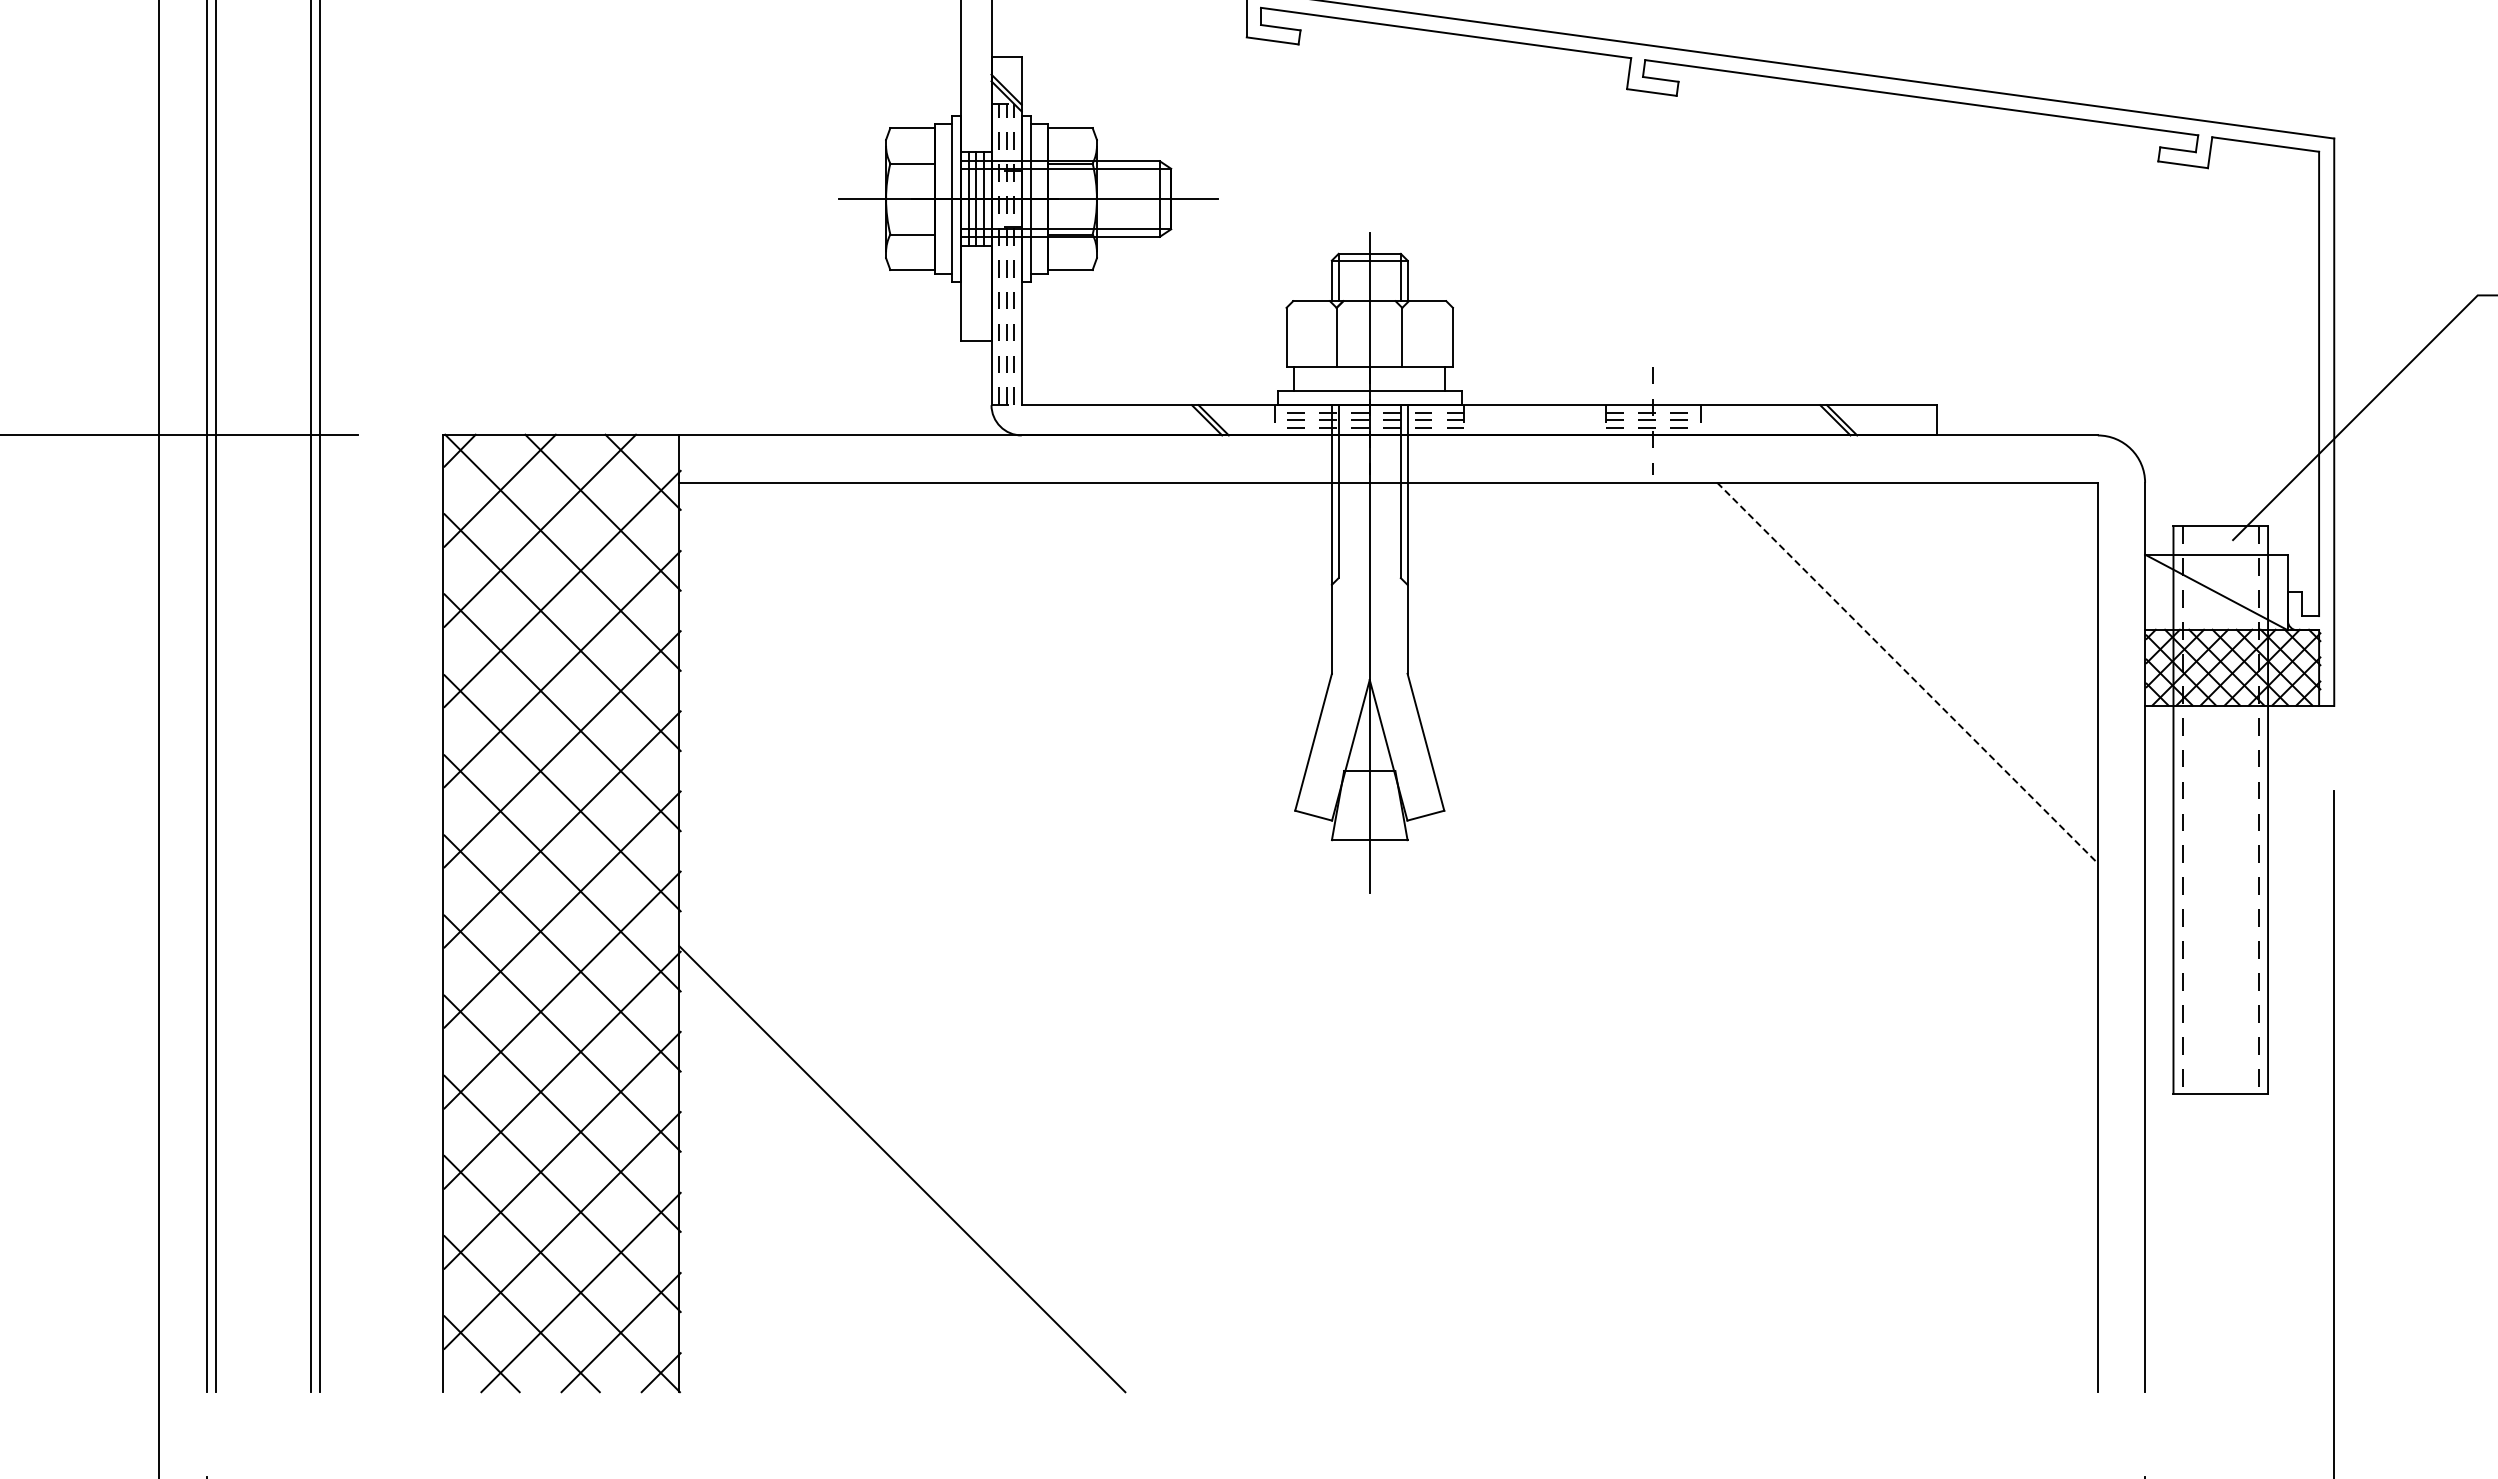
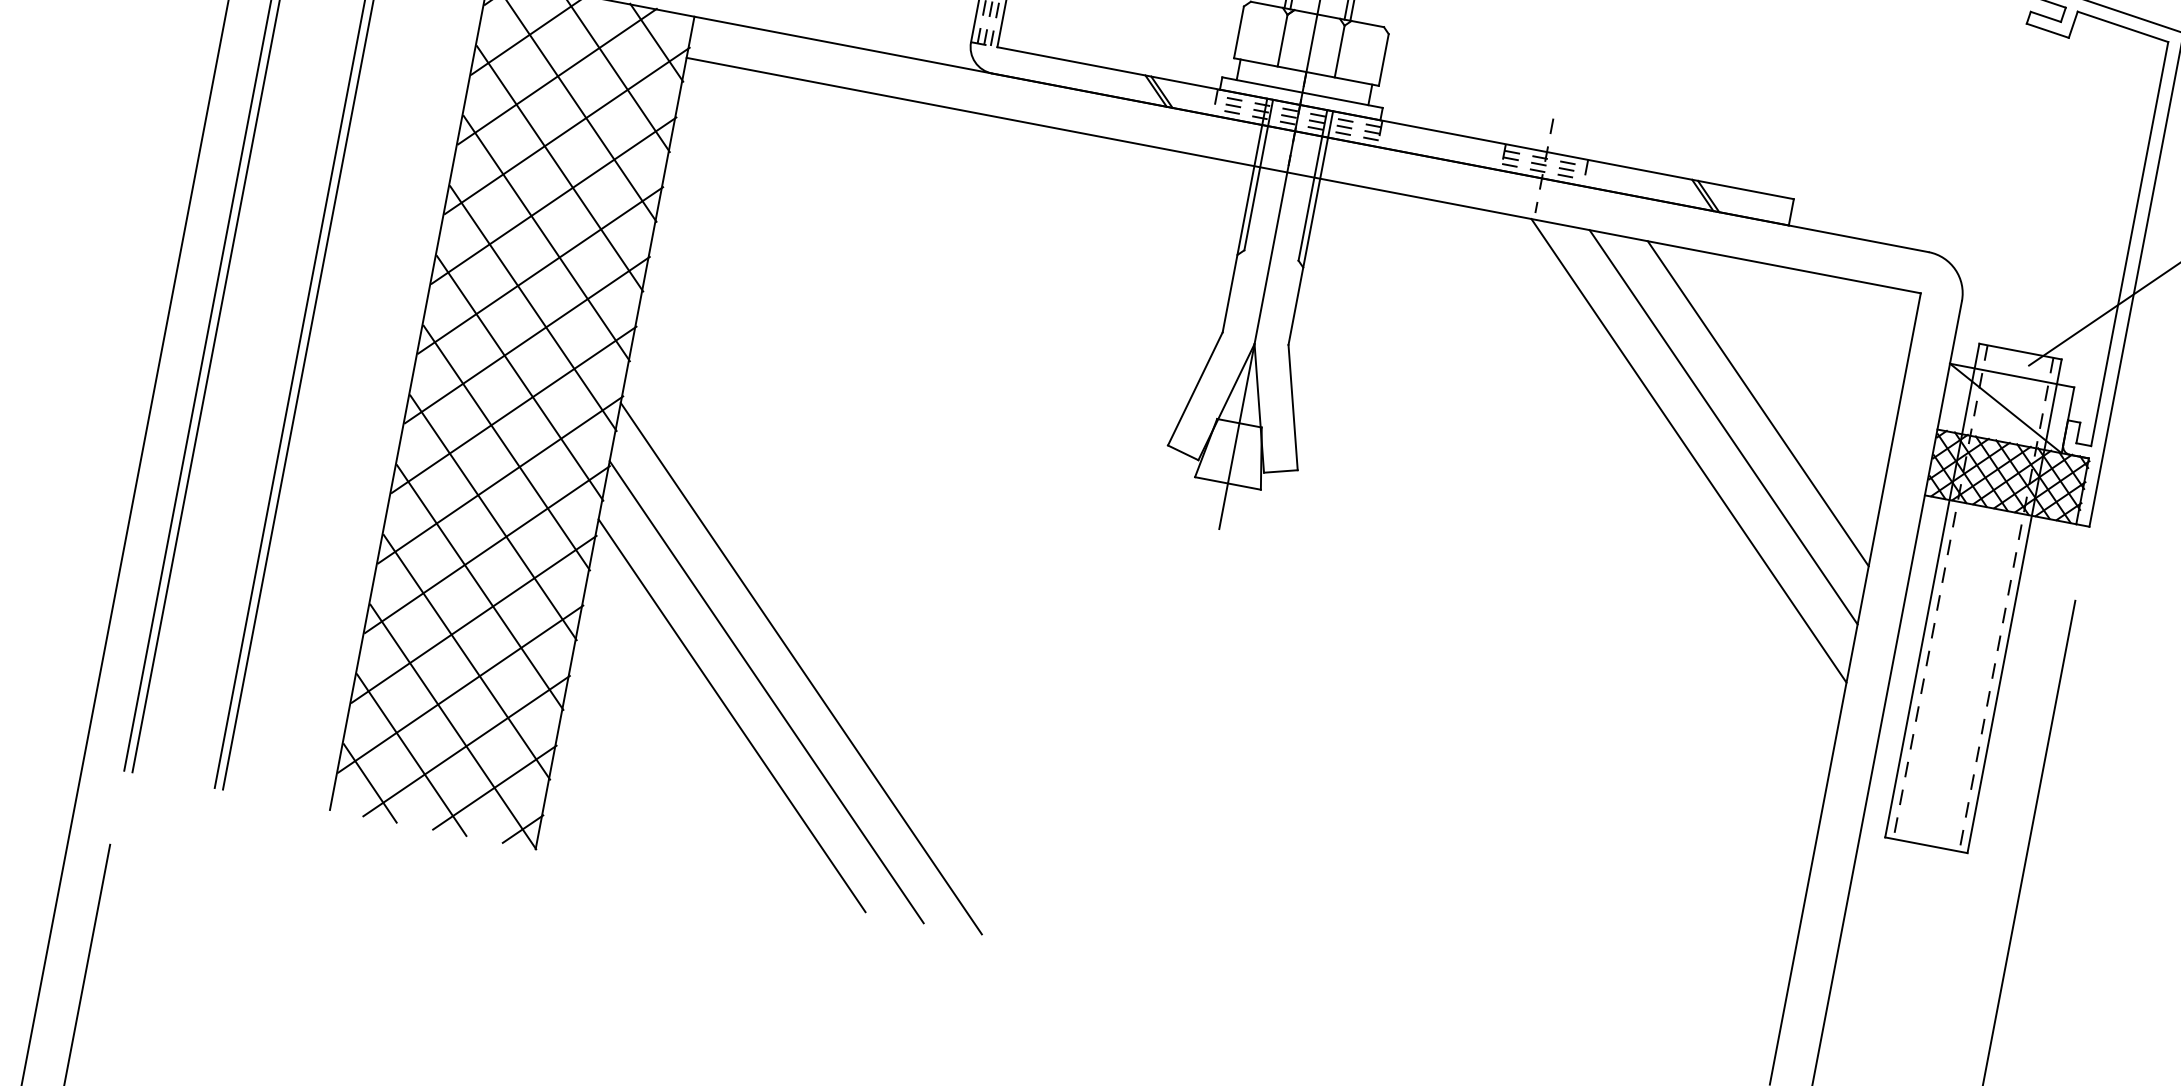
line: (1940, 639) -> (1757, 403), added
line: (1907, 673) -> (1723, 427), dashed -> solid
line: (1873, 706) -> (1688, 450), added
line: (935, 1135) -> (801, 668), added
line: (868, 1202) -> (731, 715), added

